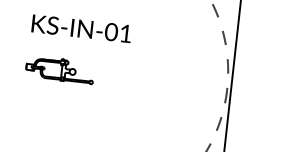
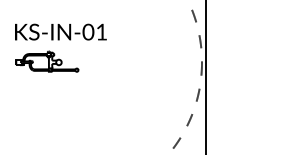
text: (81, 28) -> (60, 31), moved

